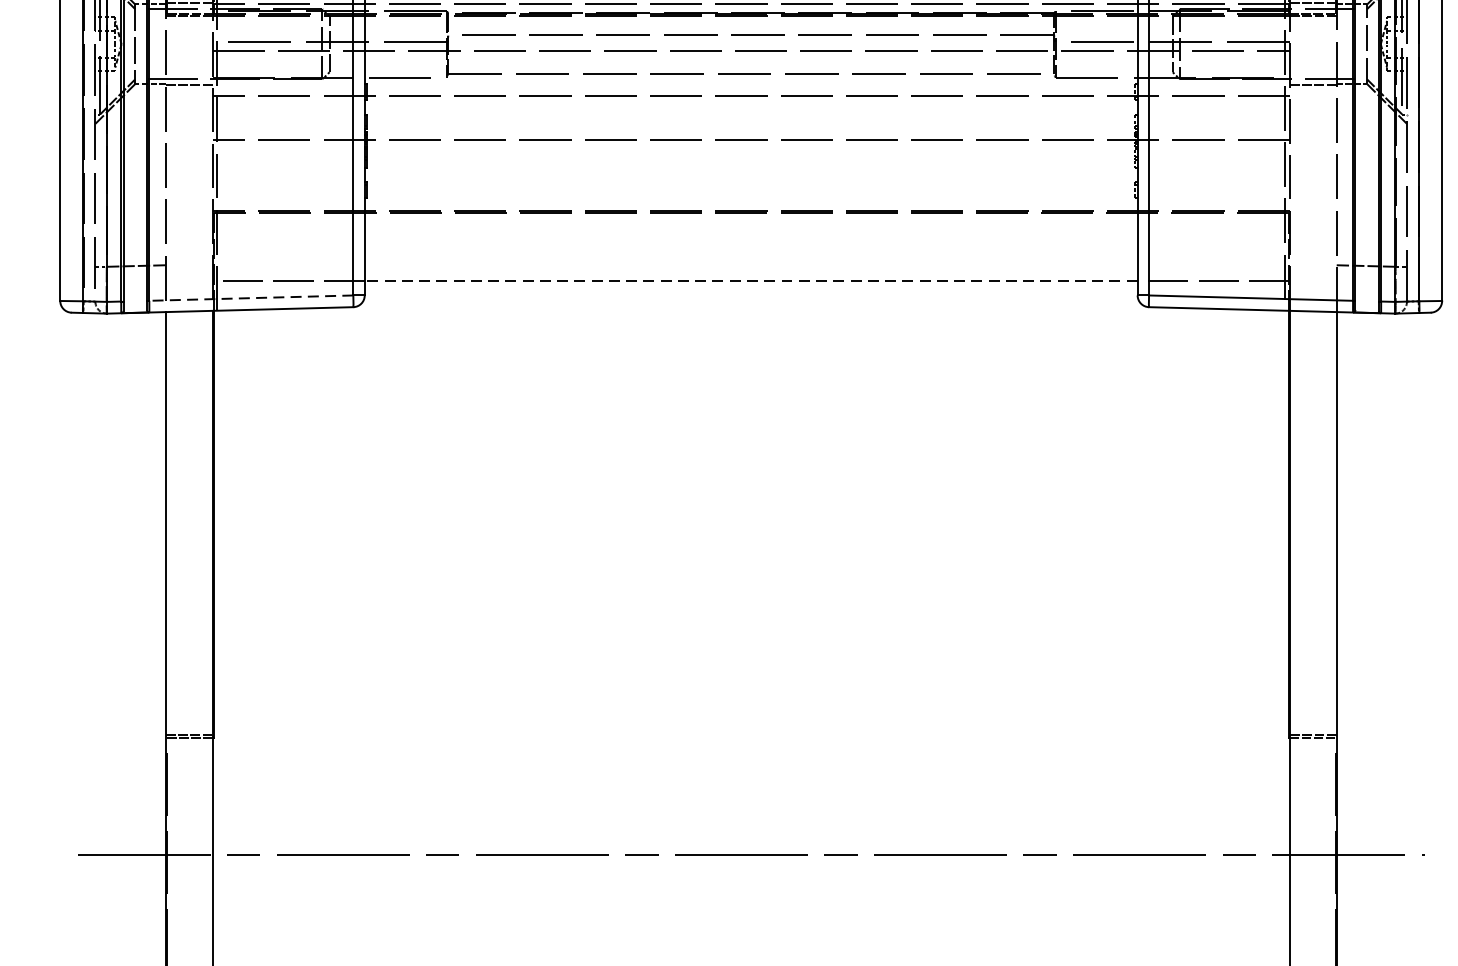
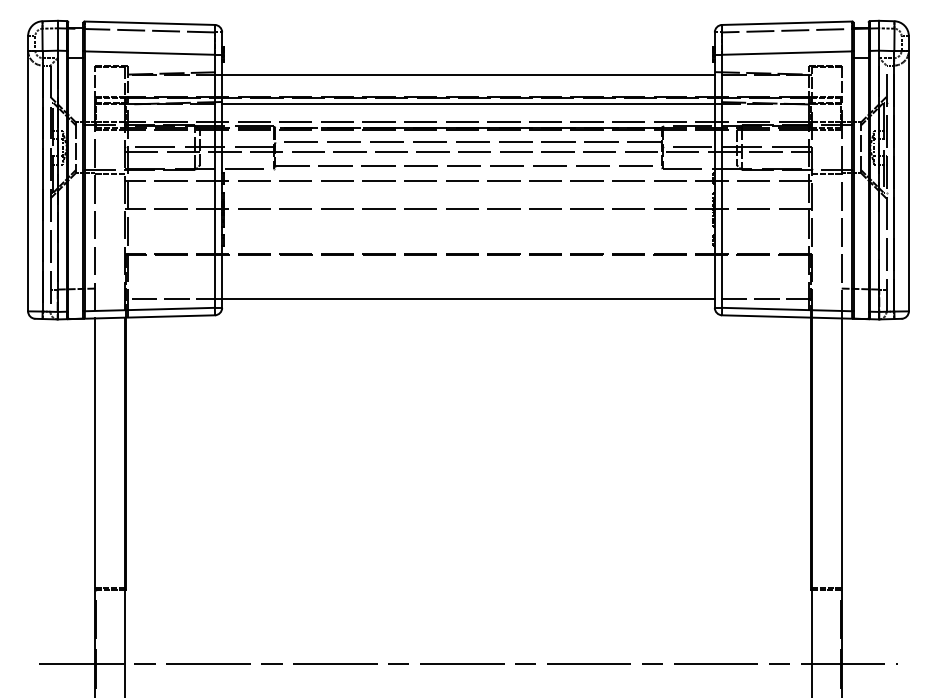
line: (751, 280) -> (468, 298), dashed -> solid
line: (250, 298) -> (149, 309), dashed -> solid

